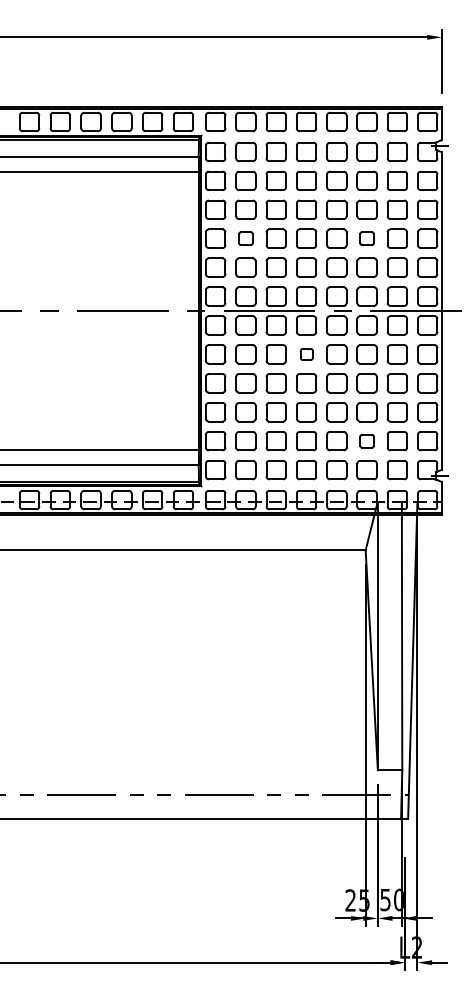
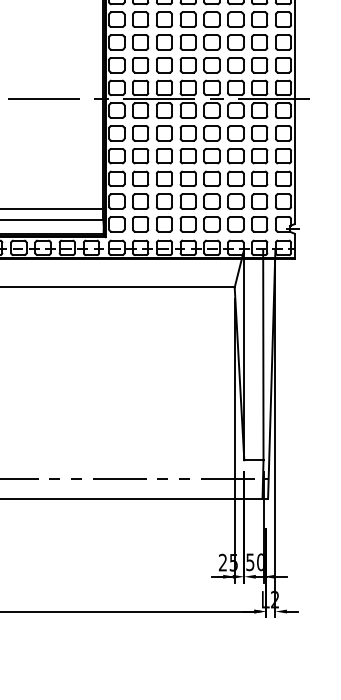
part: (245, 238) -> (140, 42), size x1.43
part: (366, 238) -> (235, 42), size x1.43
part: (306, 354) -> (188, 133), size x1.67
part: (366, 441) -> (235, 201), size x1.43

